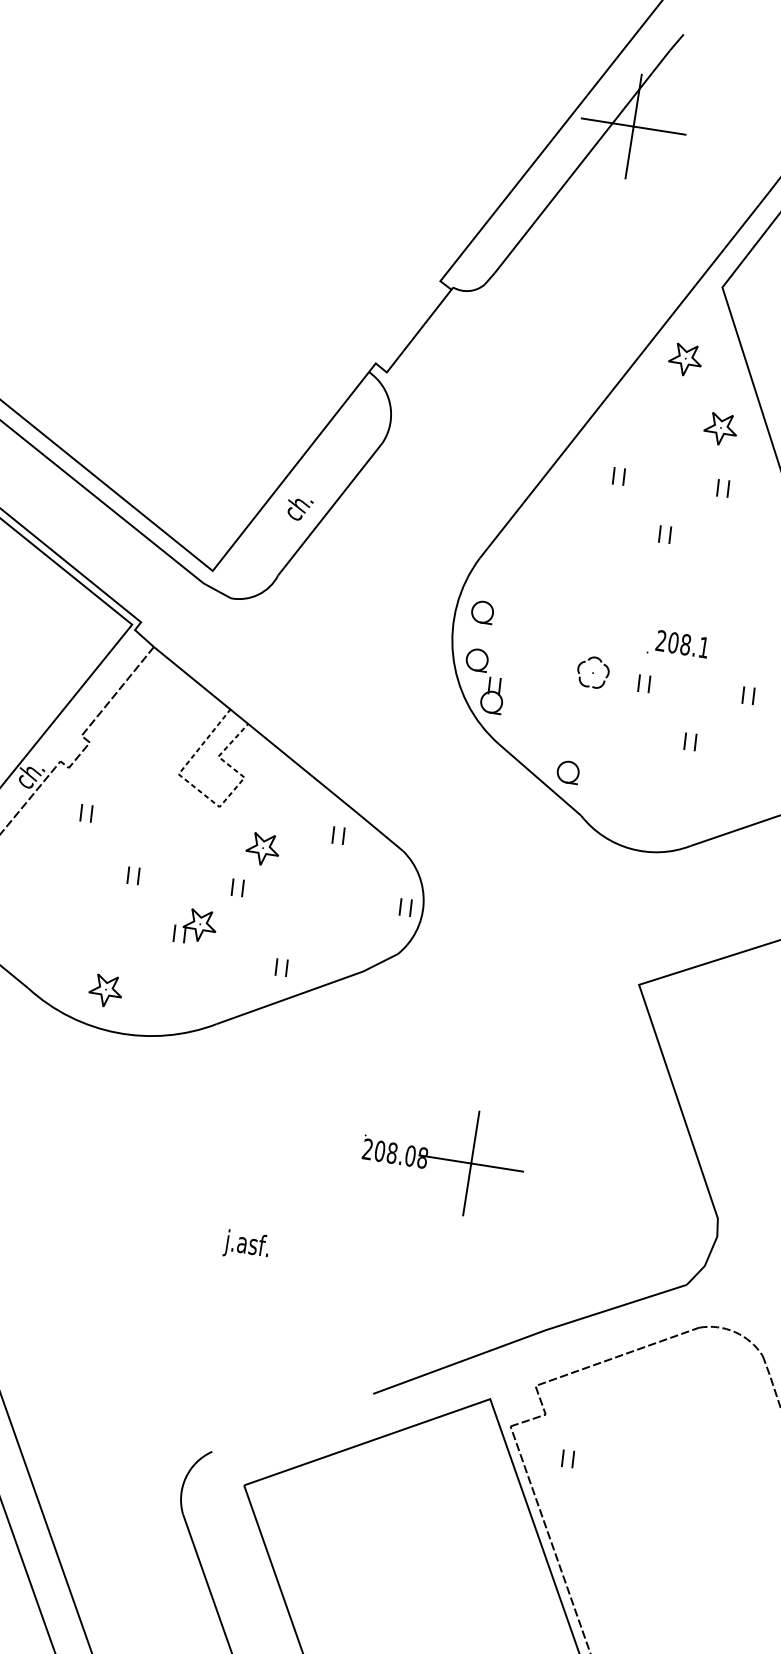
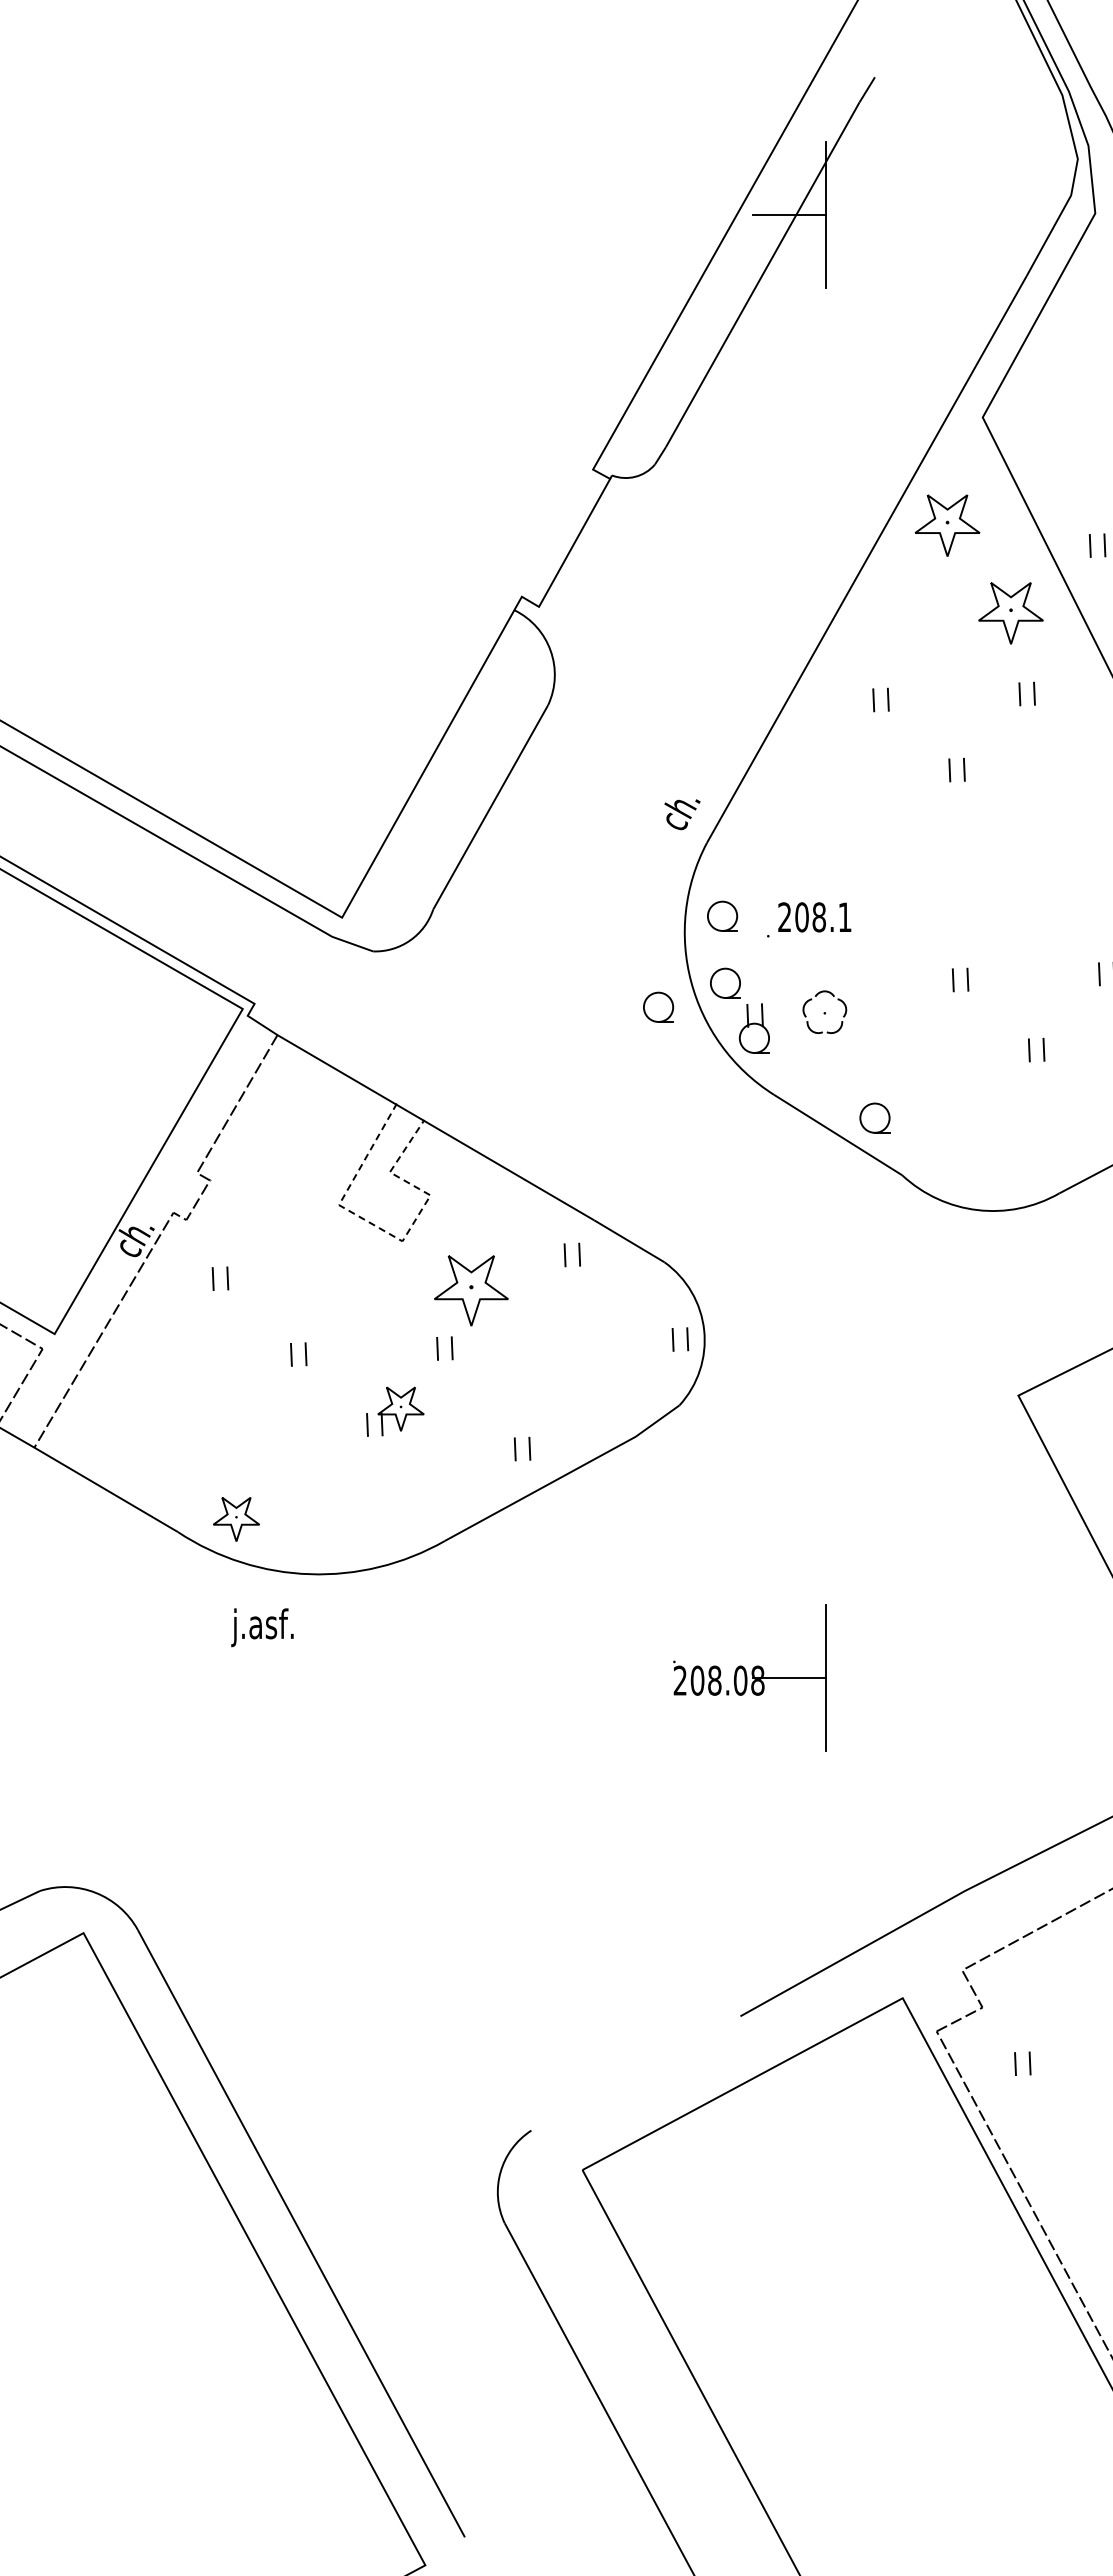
line: (658, 130) -> (861, 215), removed
part: (685, 360) -> (947, 525), size x1.4
part: (720, 429) -> (1010, 613), size x1.4
text: (299, 509) -> (682, 814), moved
text: (678, 645) -> (809, 919), moved
part: (427, 669) -> (658, 1006), added
part: (593, 671) -> (824, 1011), moved
part: (262, 849) -> (470, 1290), size x1.6
part: (105, 991) -> (236, 1519), moved
line: (496, 1167) -> (861, 1677), removed
text: (246, 1245) -> (262, 1627), moved

